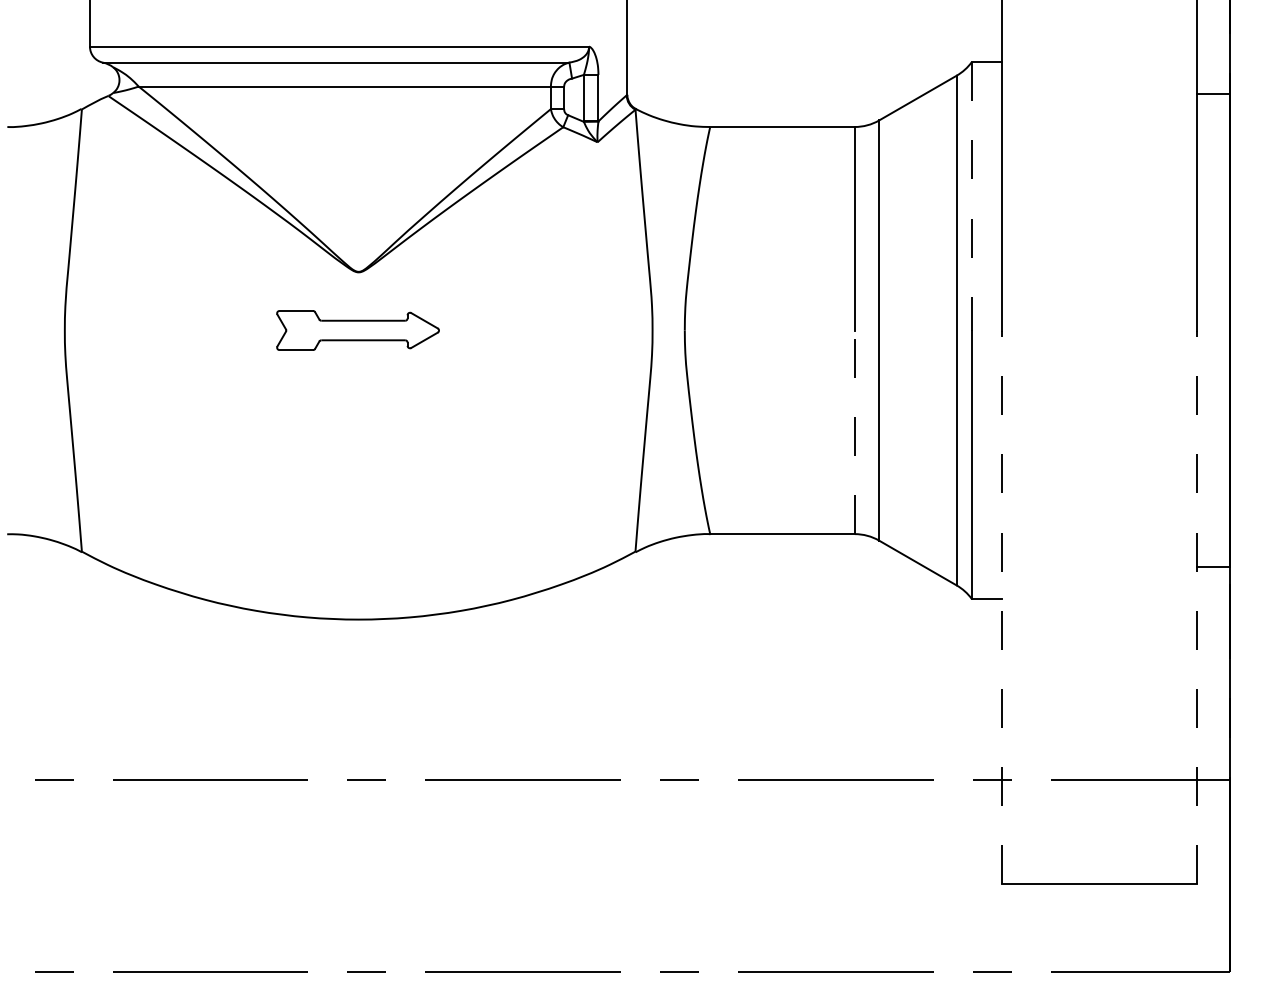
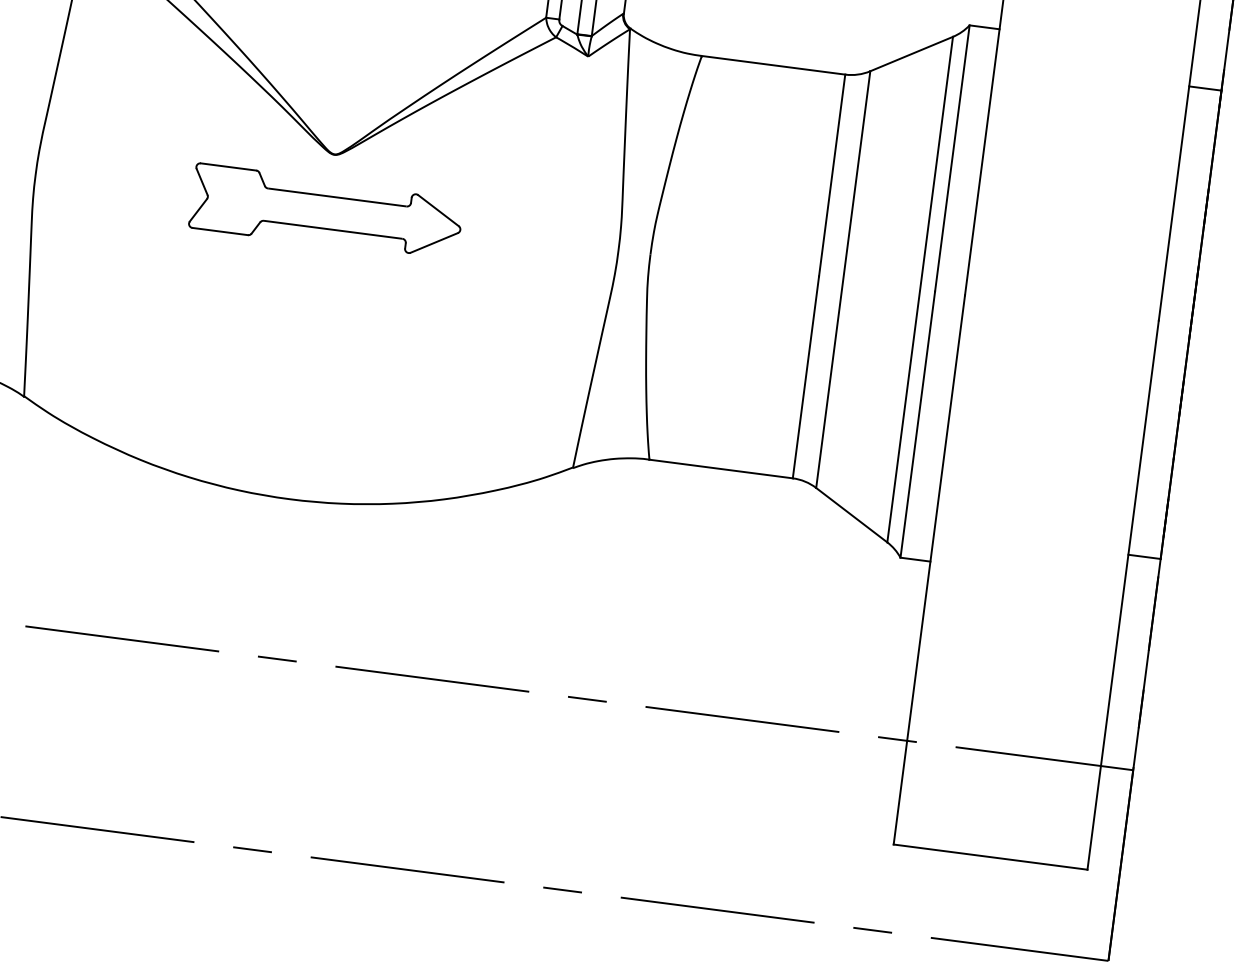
line: (971, 196) -> (952, 158), dashed -> solid
part: (357, 330) -> (325, 212), size x1.67
line: (854, 432) -> (805, 377), dashed -> solid
line: (1001, 607) -> (928, 570), dashed -> solid
line: (1197, 607) -> (1123, 595), dashed -> solid

